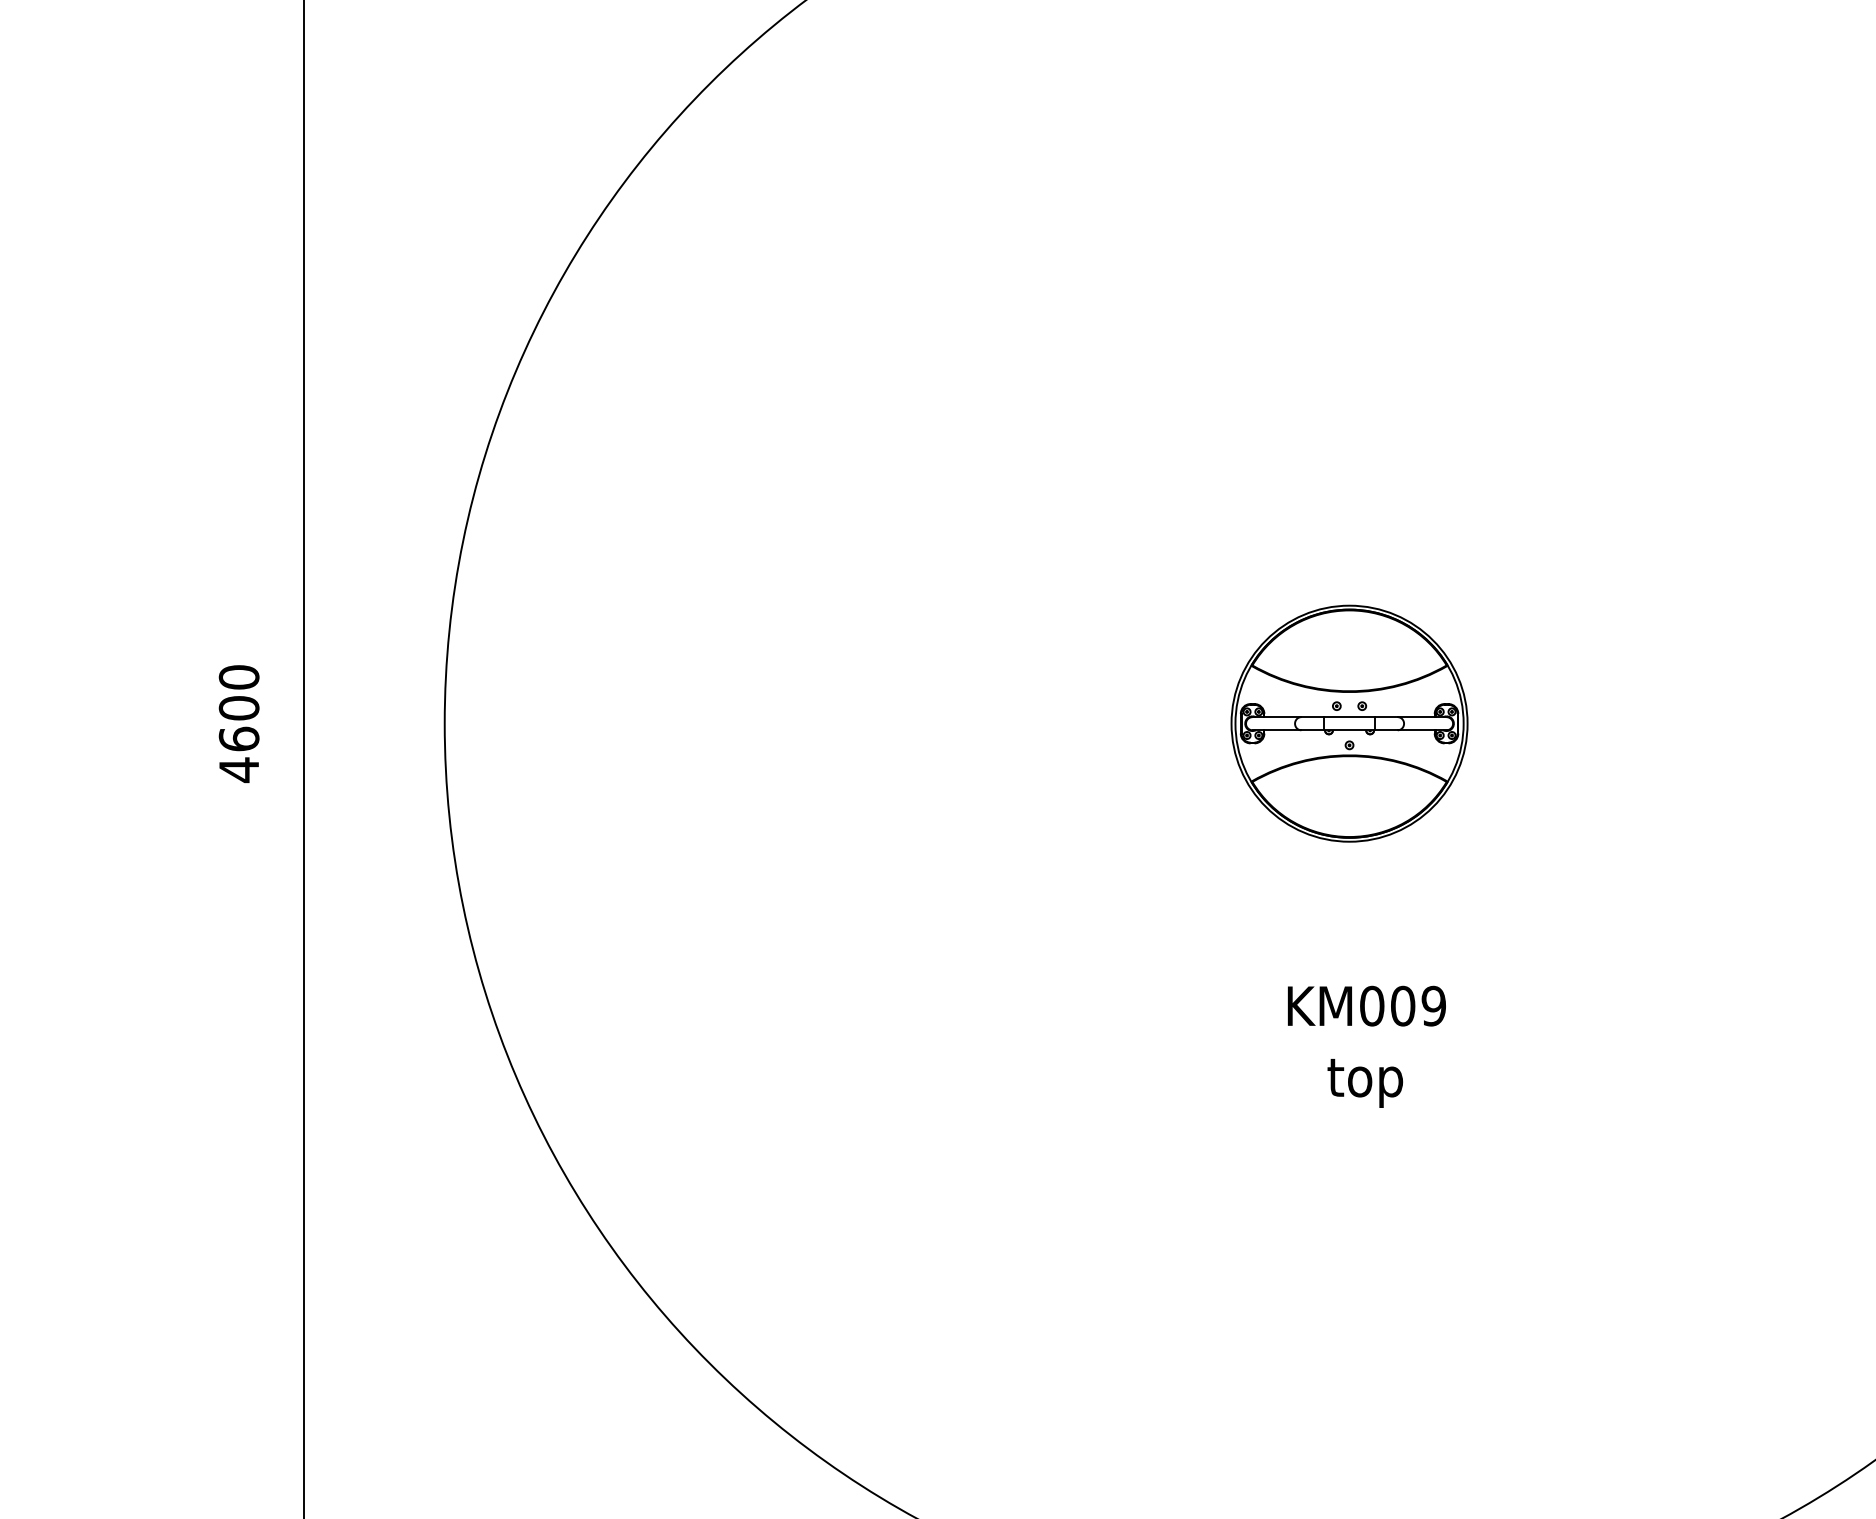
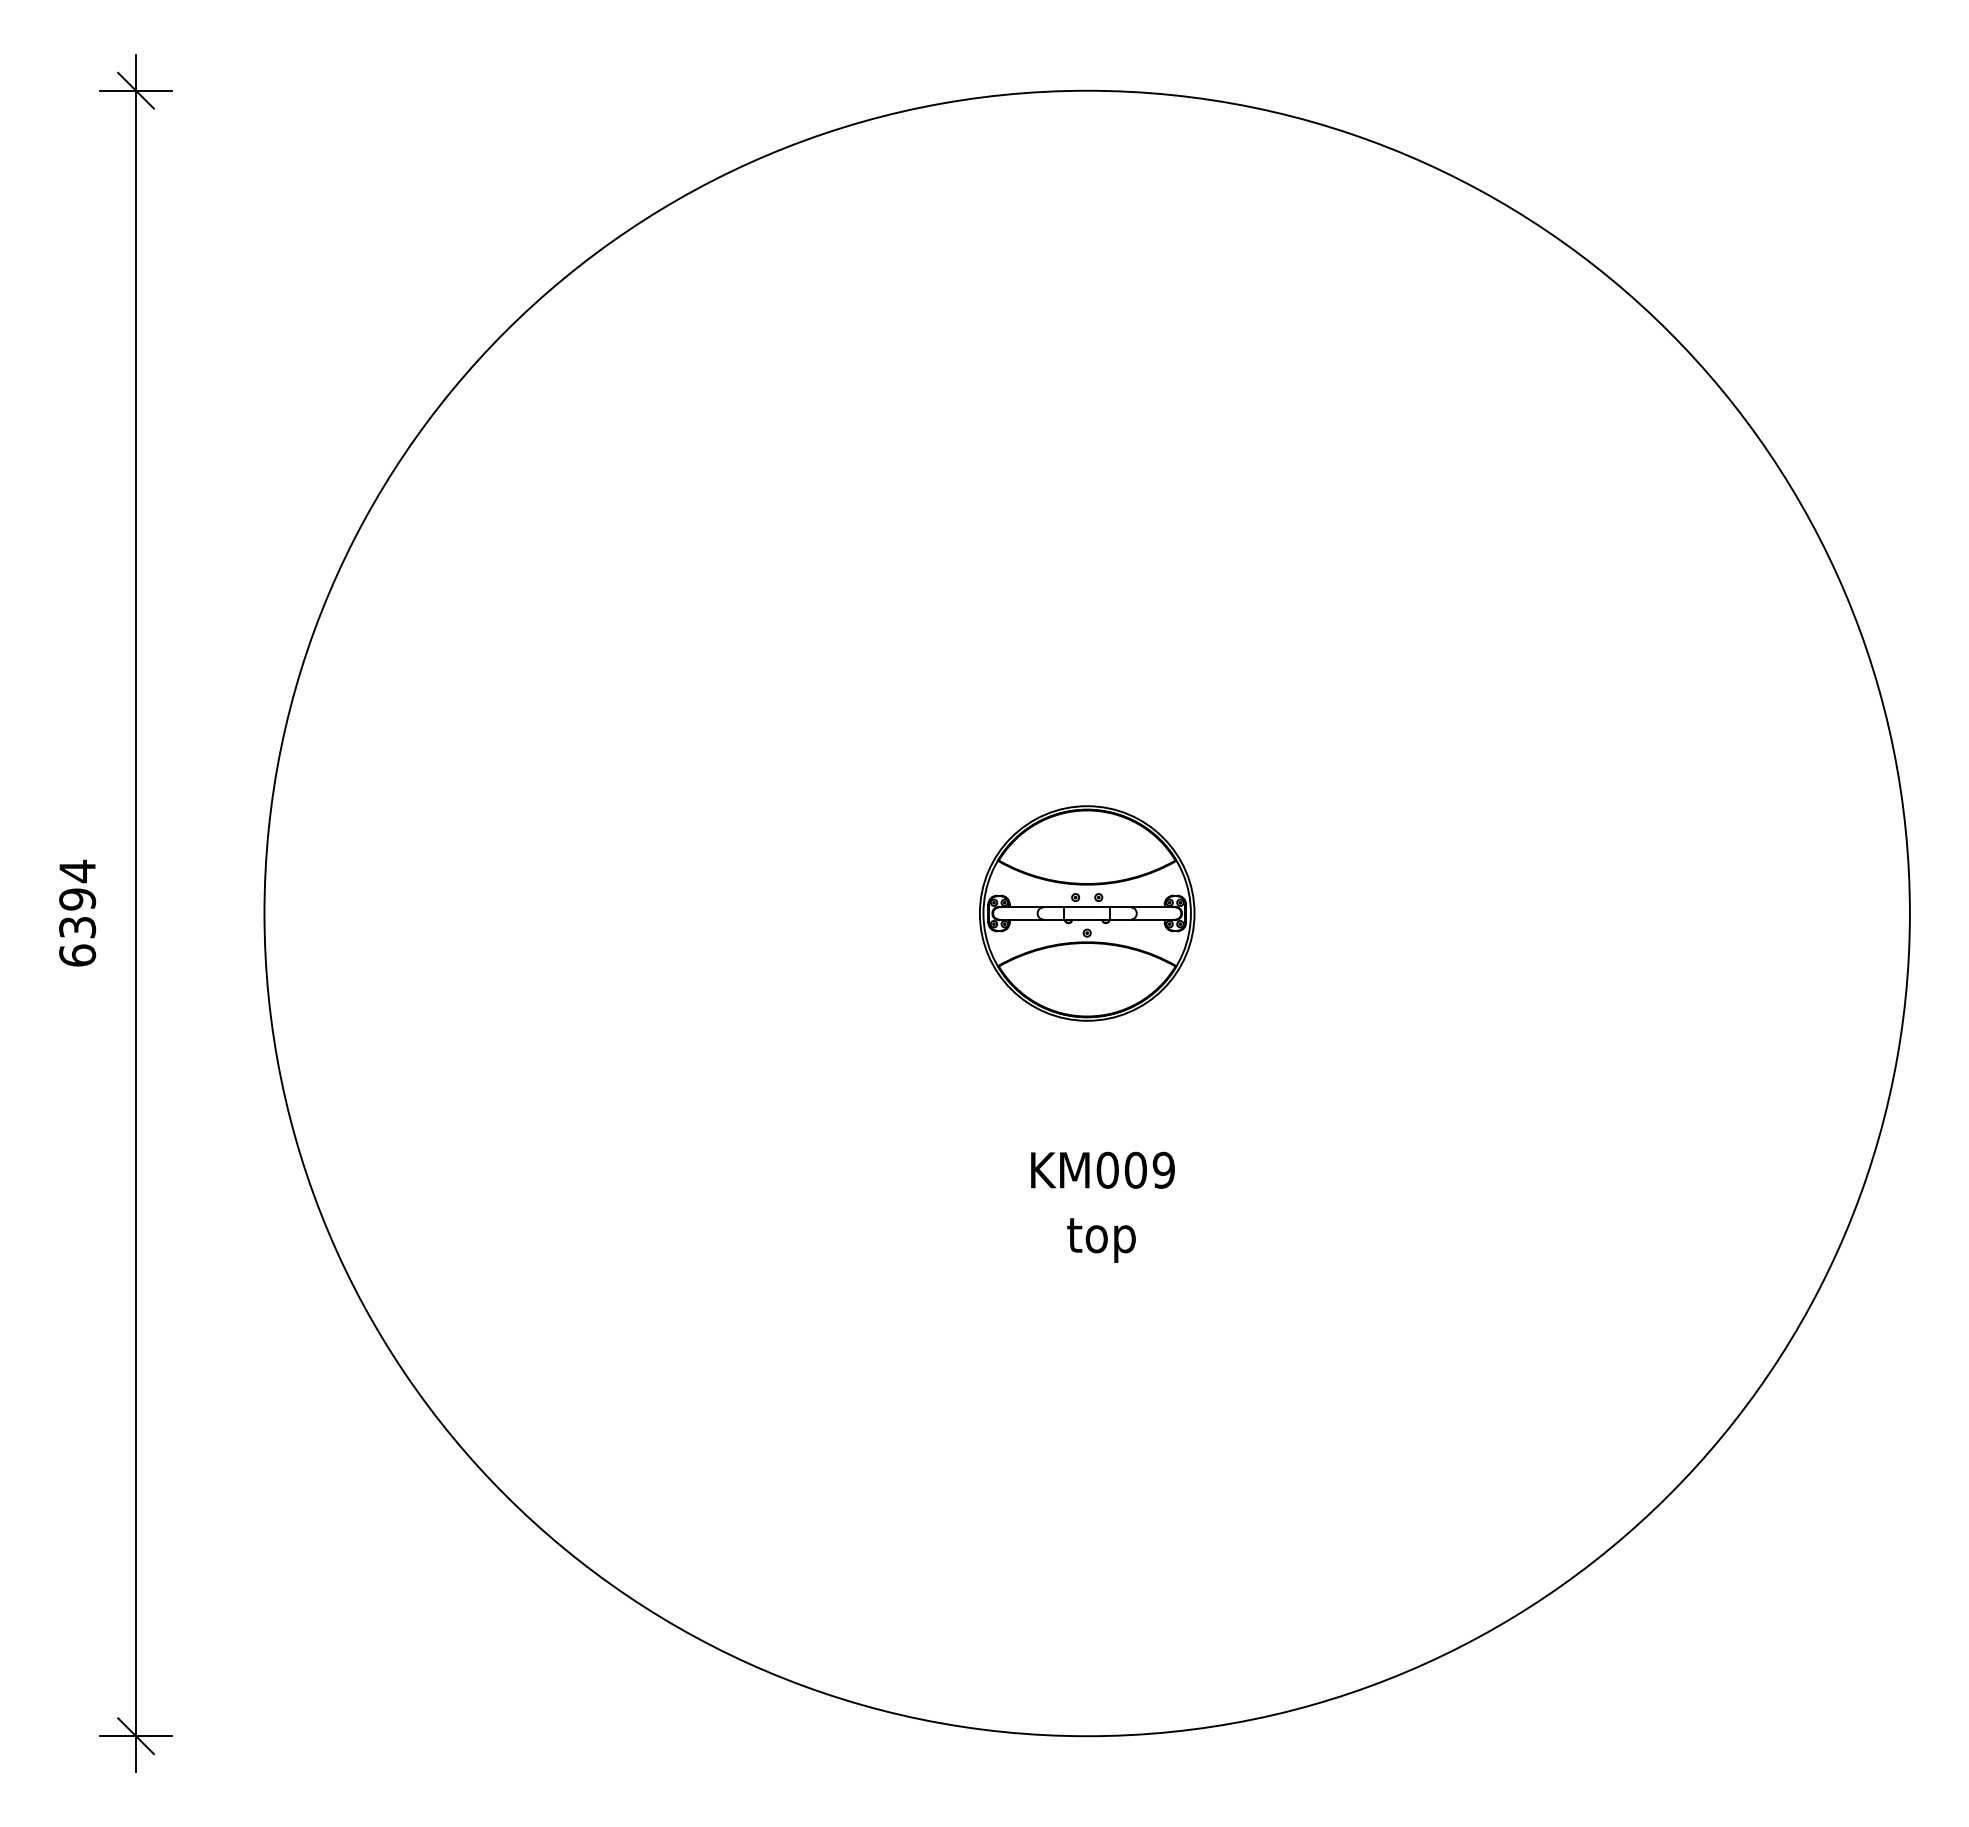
text: (239, 723) -> (77, 913), 4600 -> 6394

